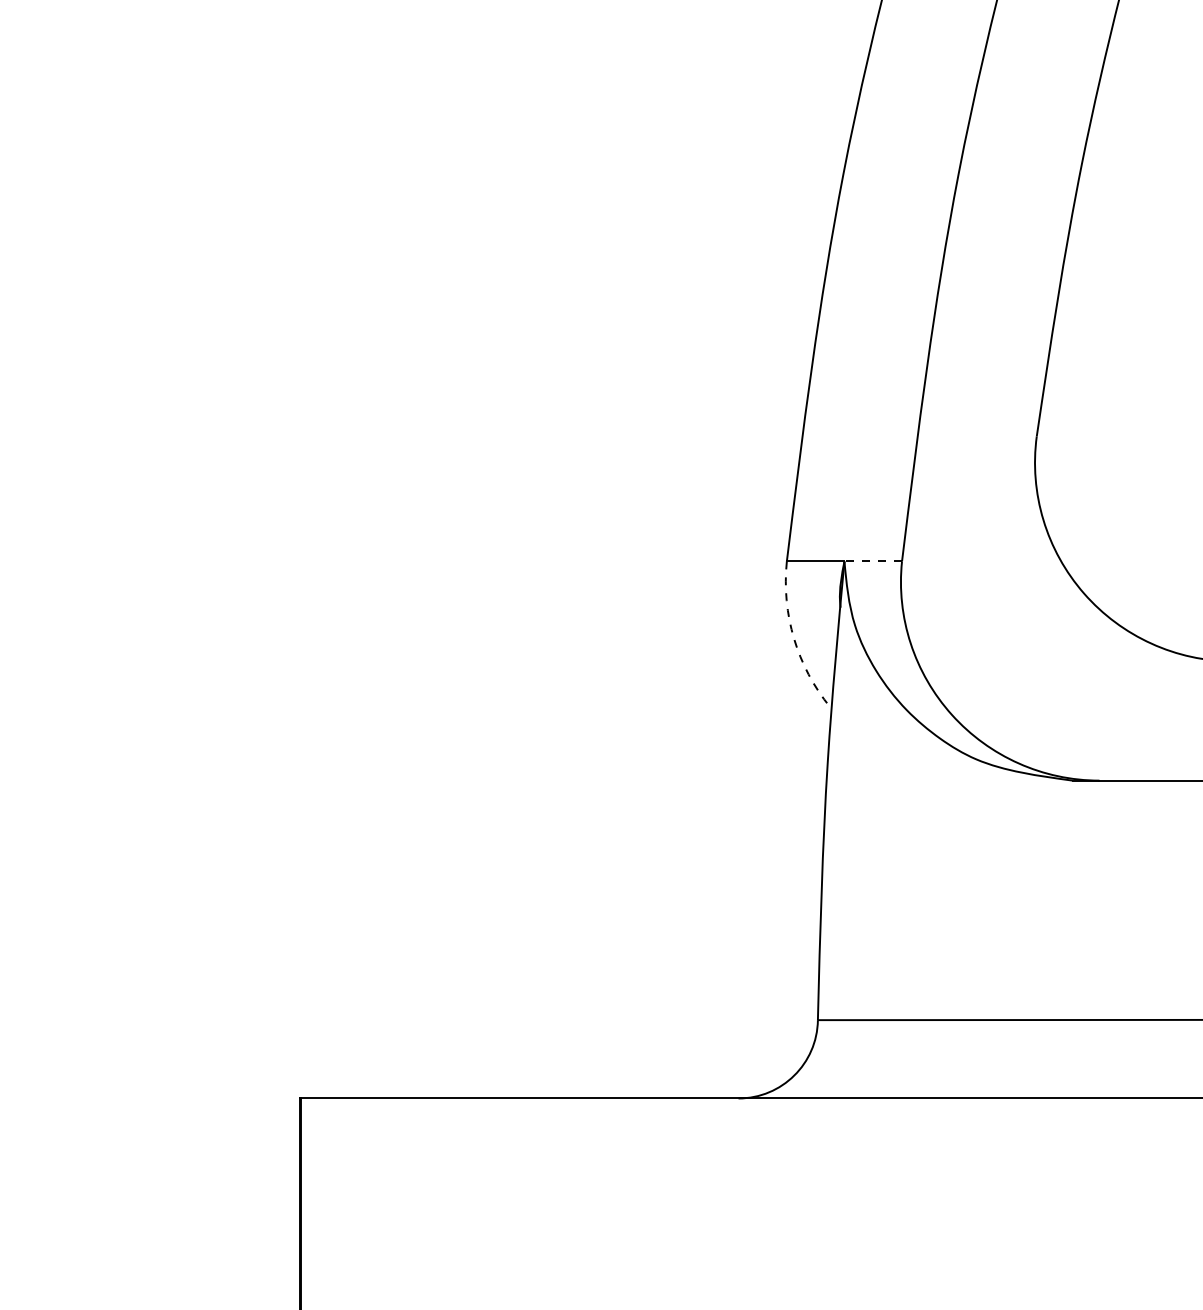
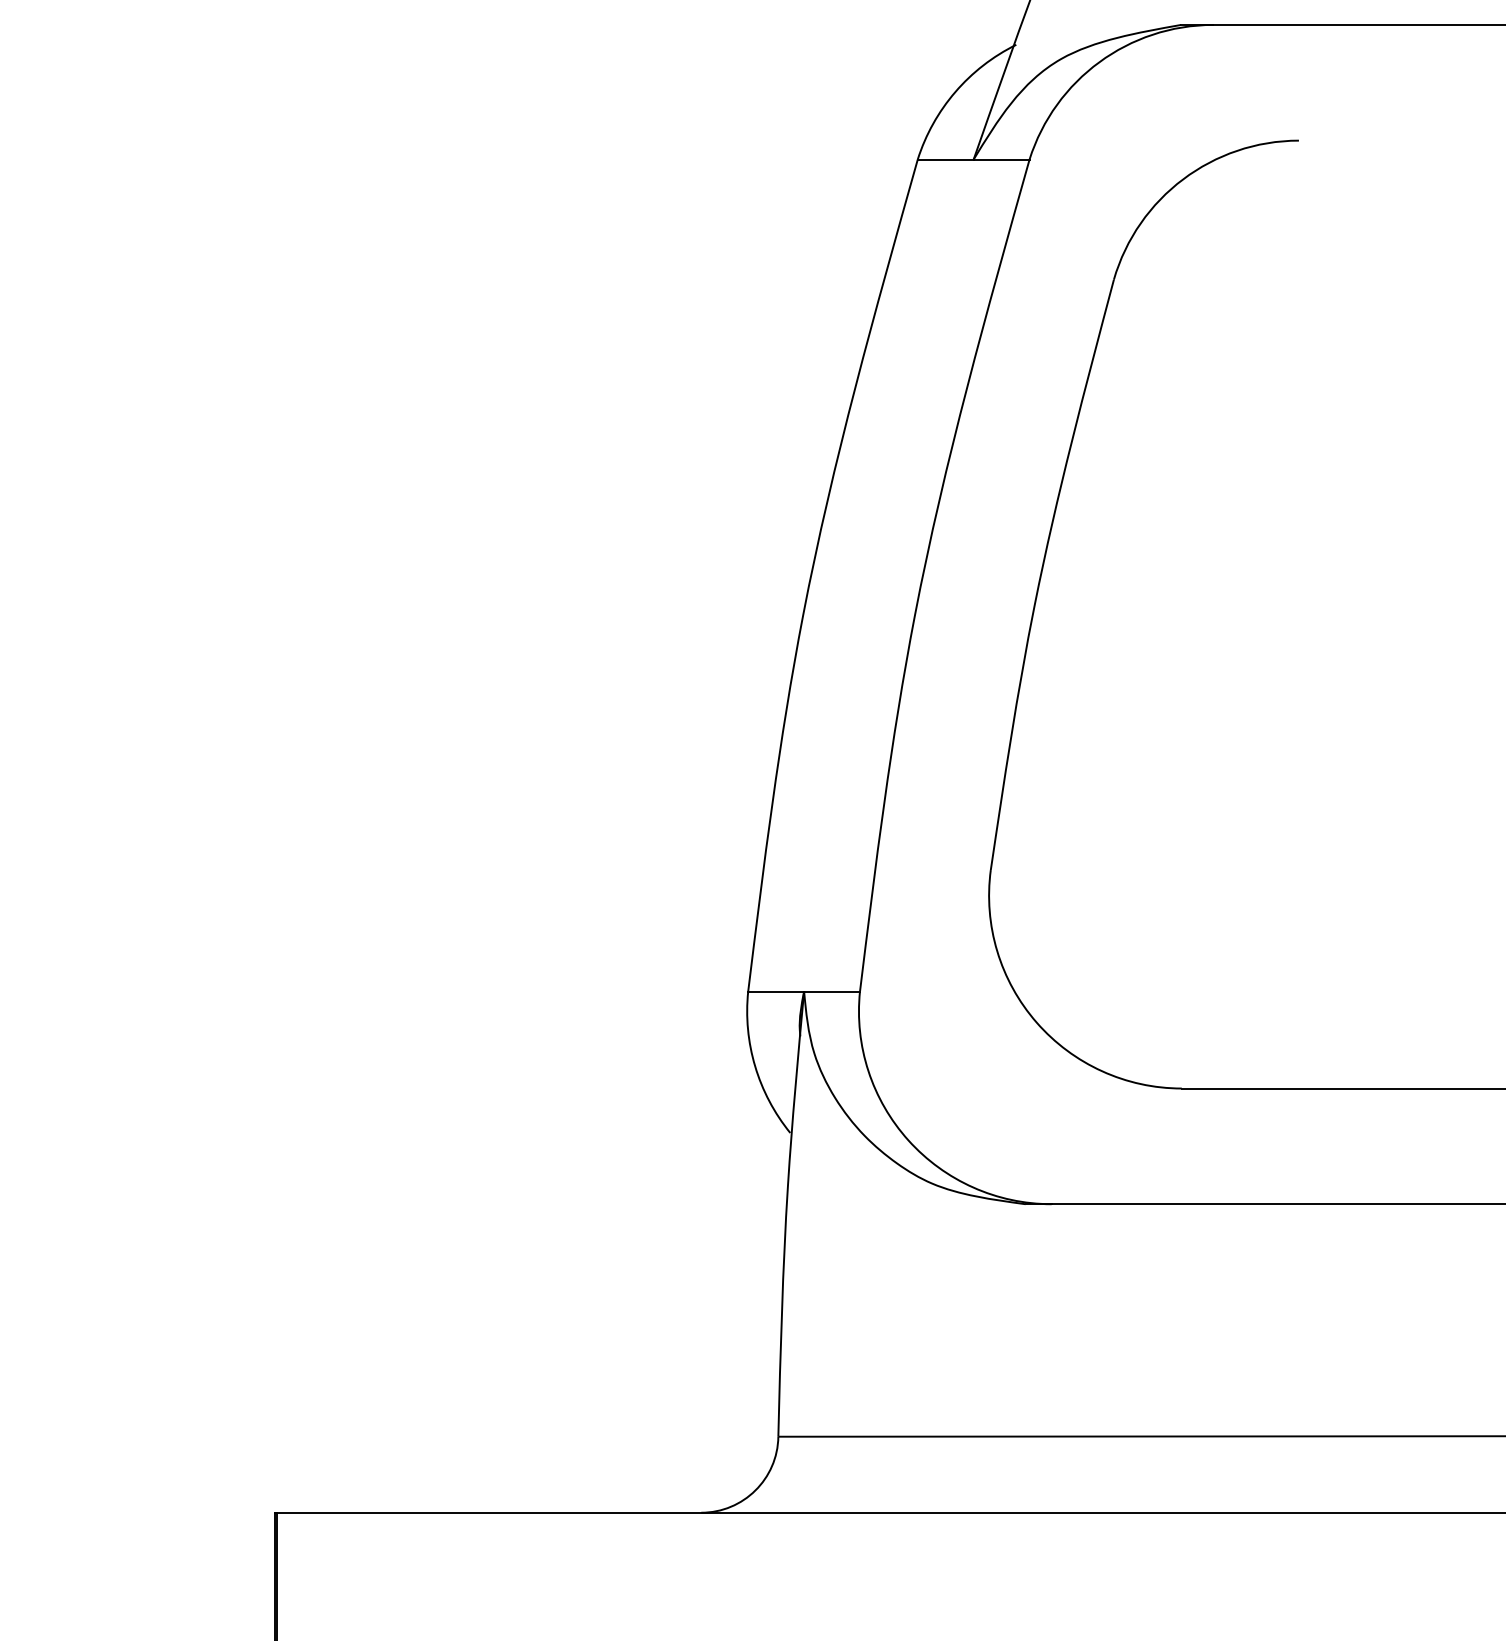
line: (873, 561) -> (832, 991), dashed -> solid
arc: (794, 638) -> (755, 1066), dashed -> solid

